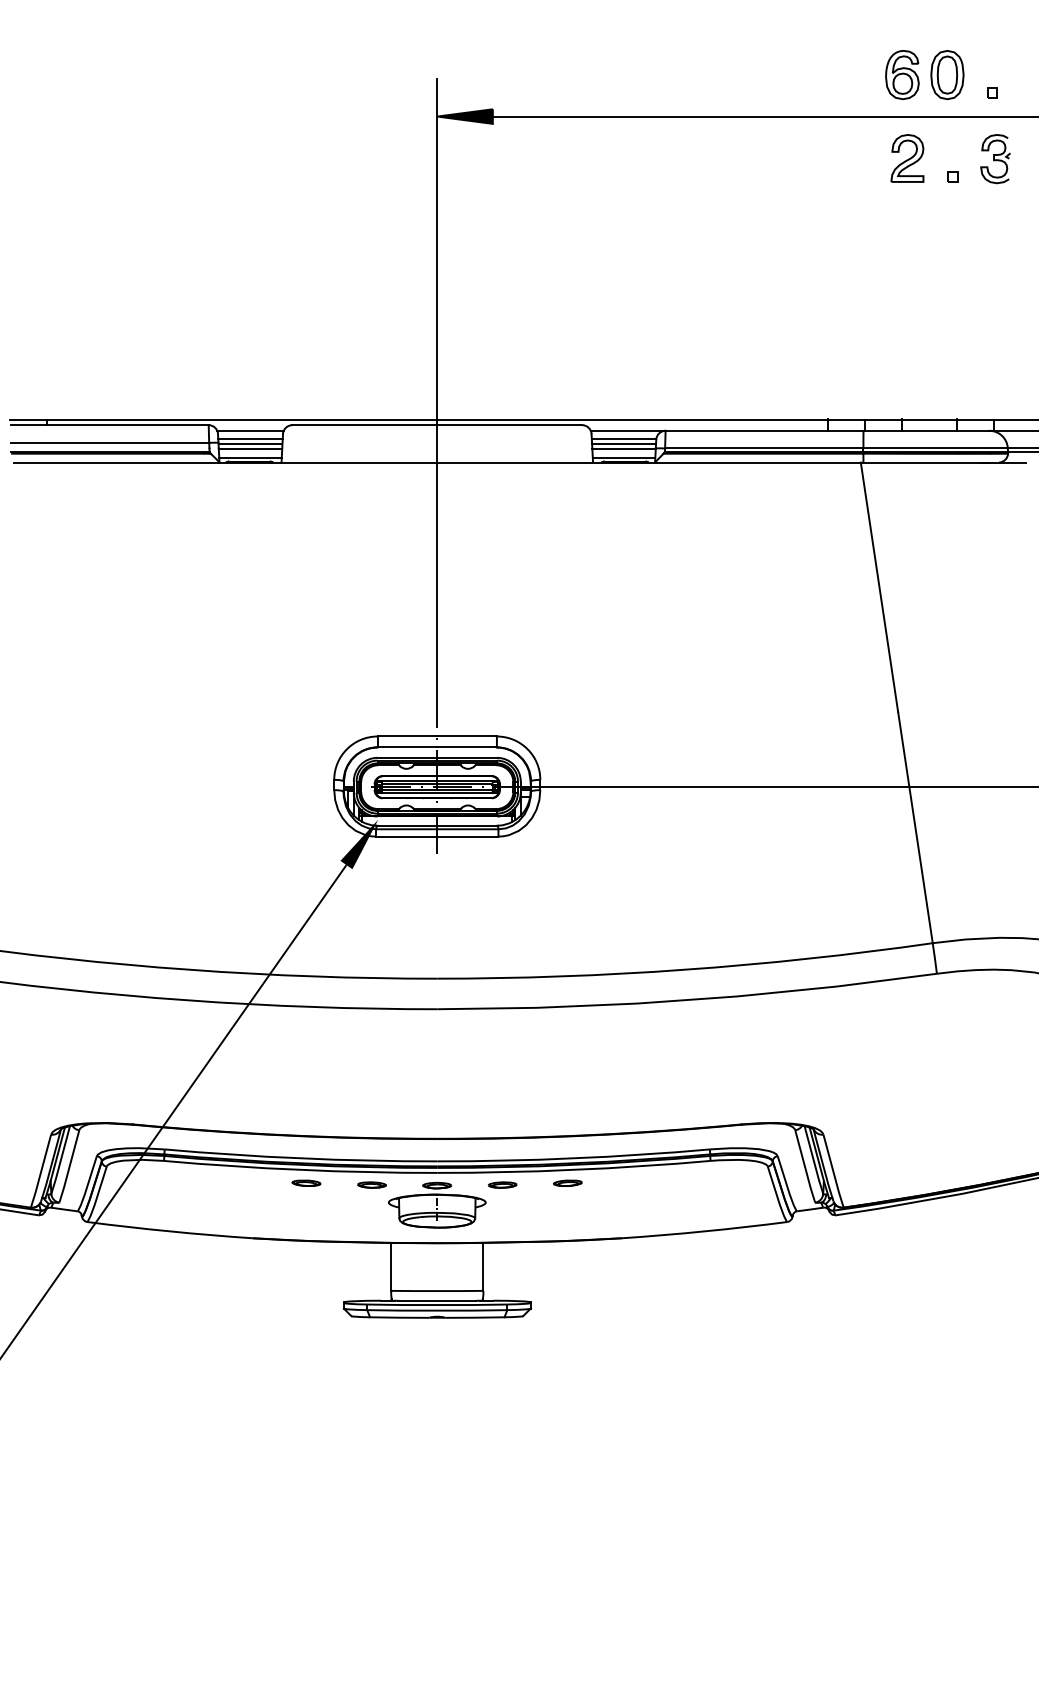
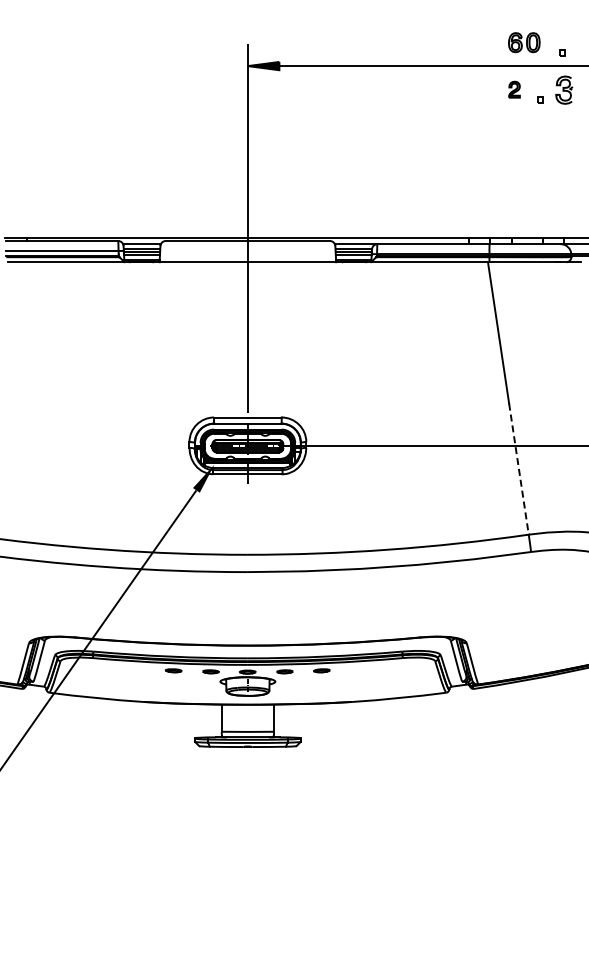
part: (925, 74) -> (524, 42), size x0.7
part: (907, 157) -> (514, 89), size x0.6
line: (916, 828) -> (519, 469), solid -> dashed

